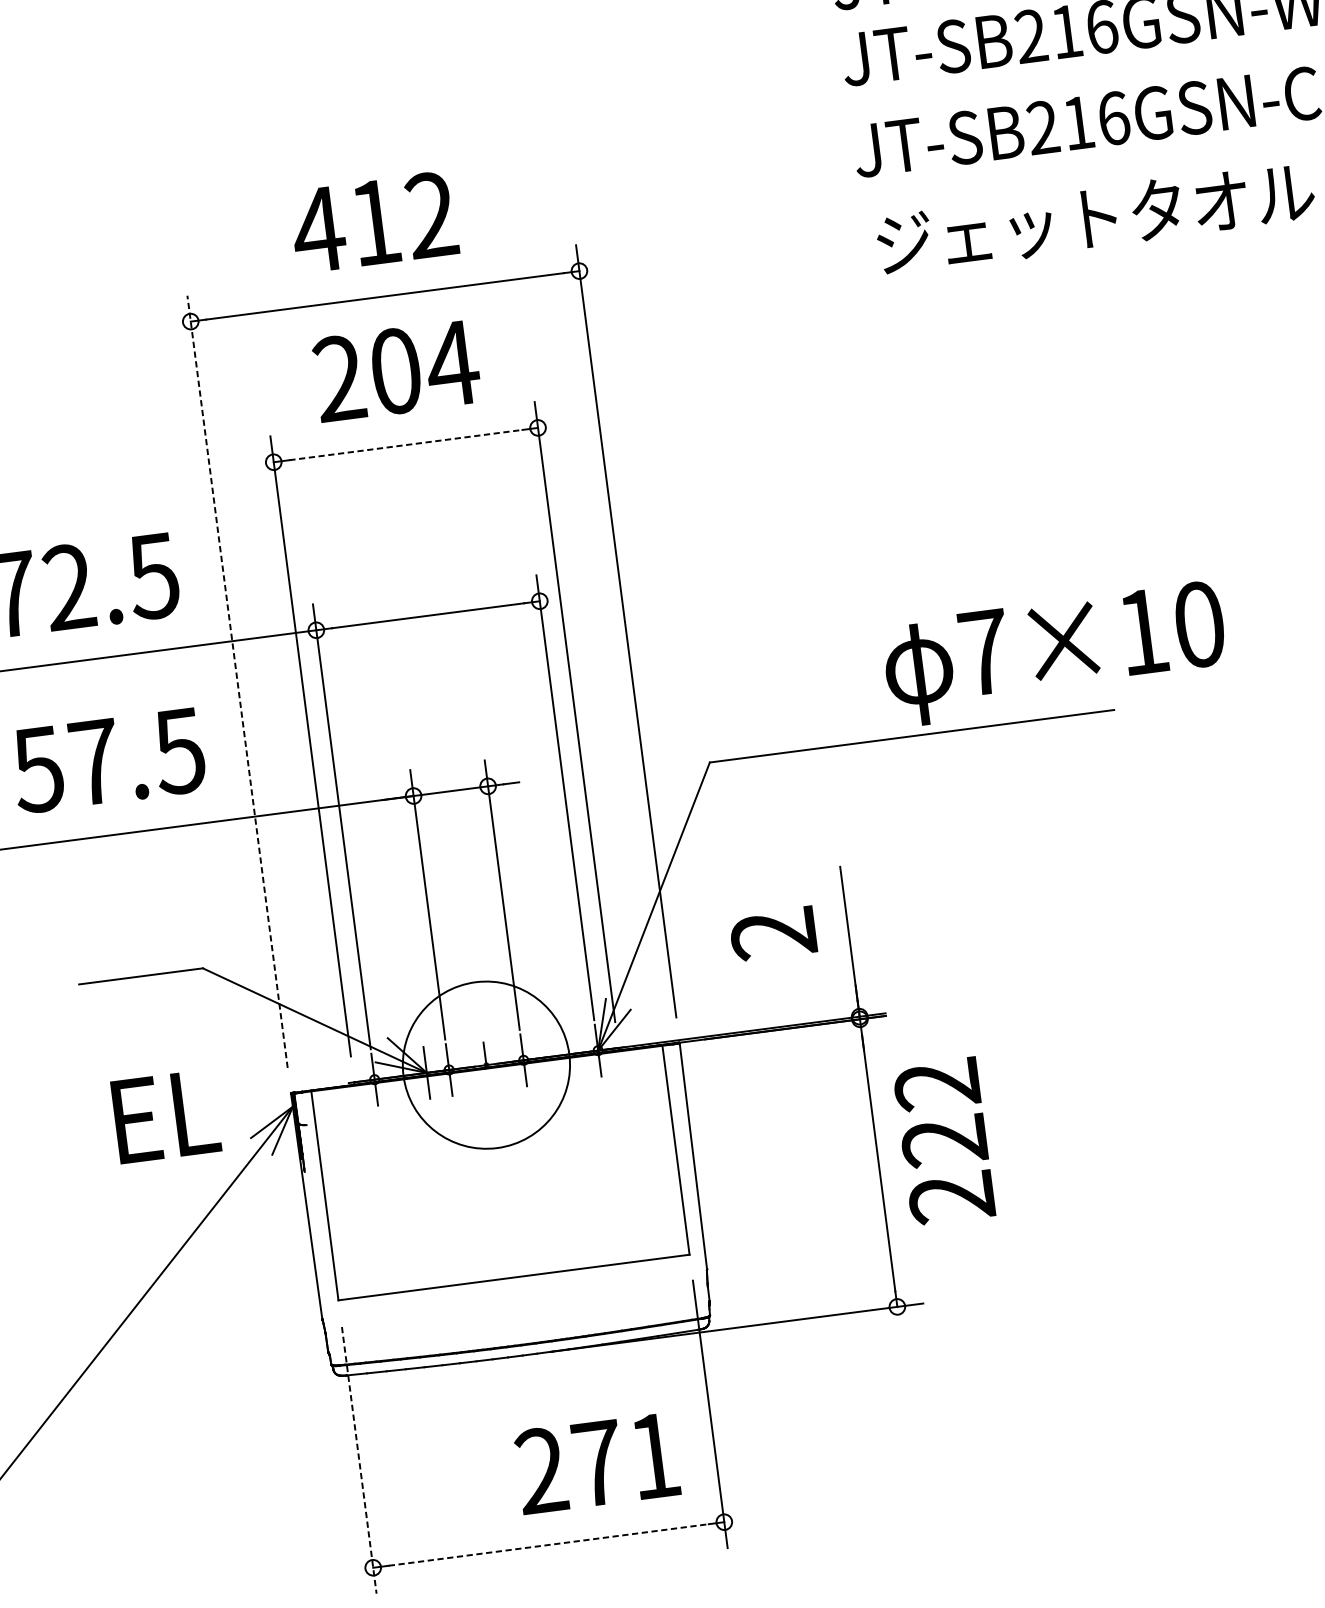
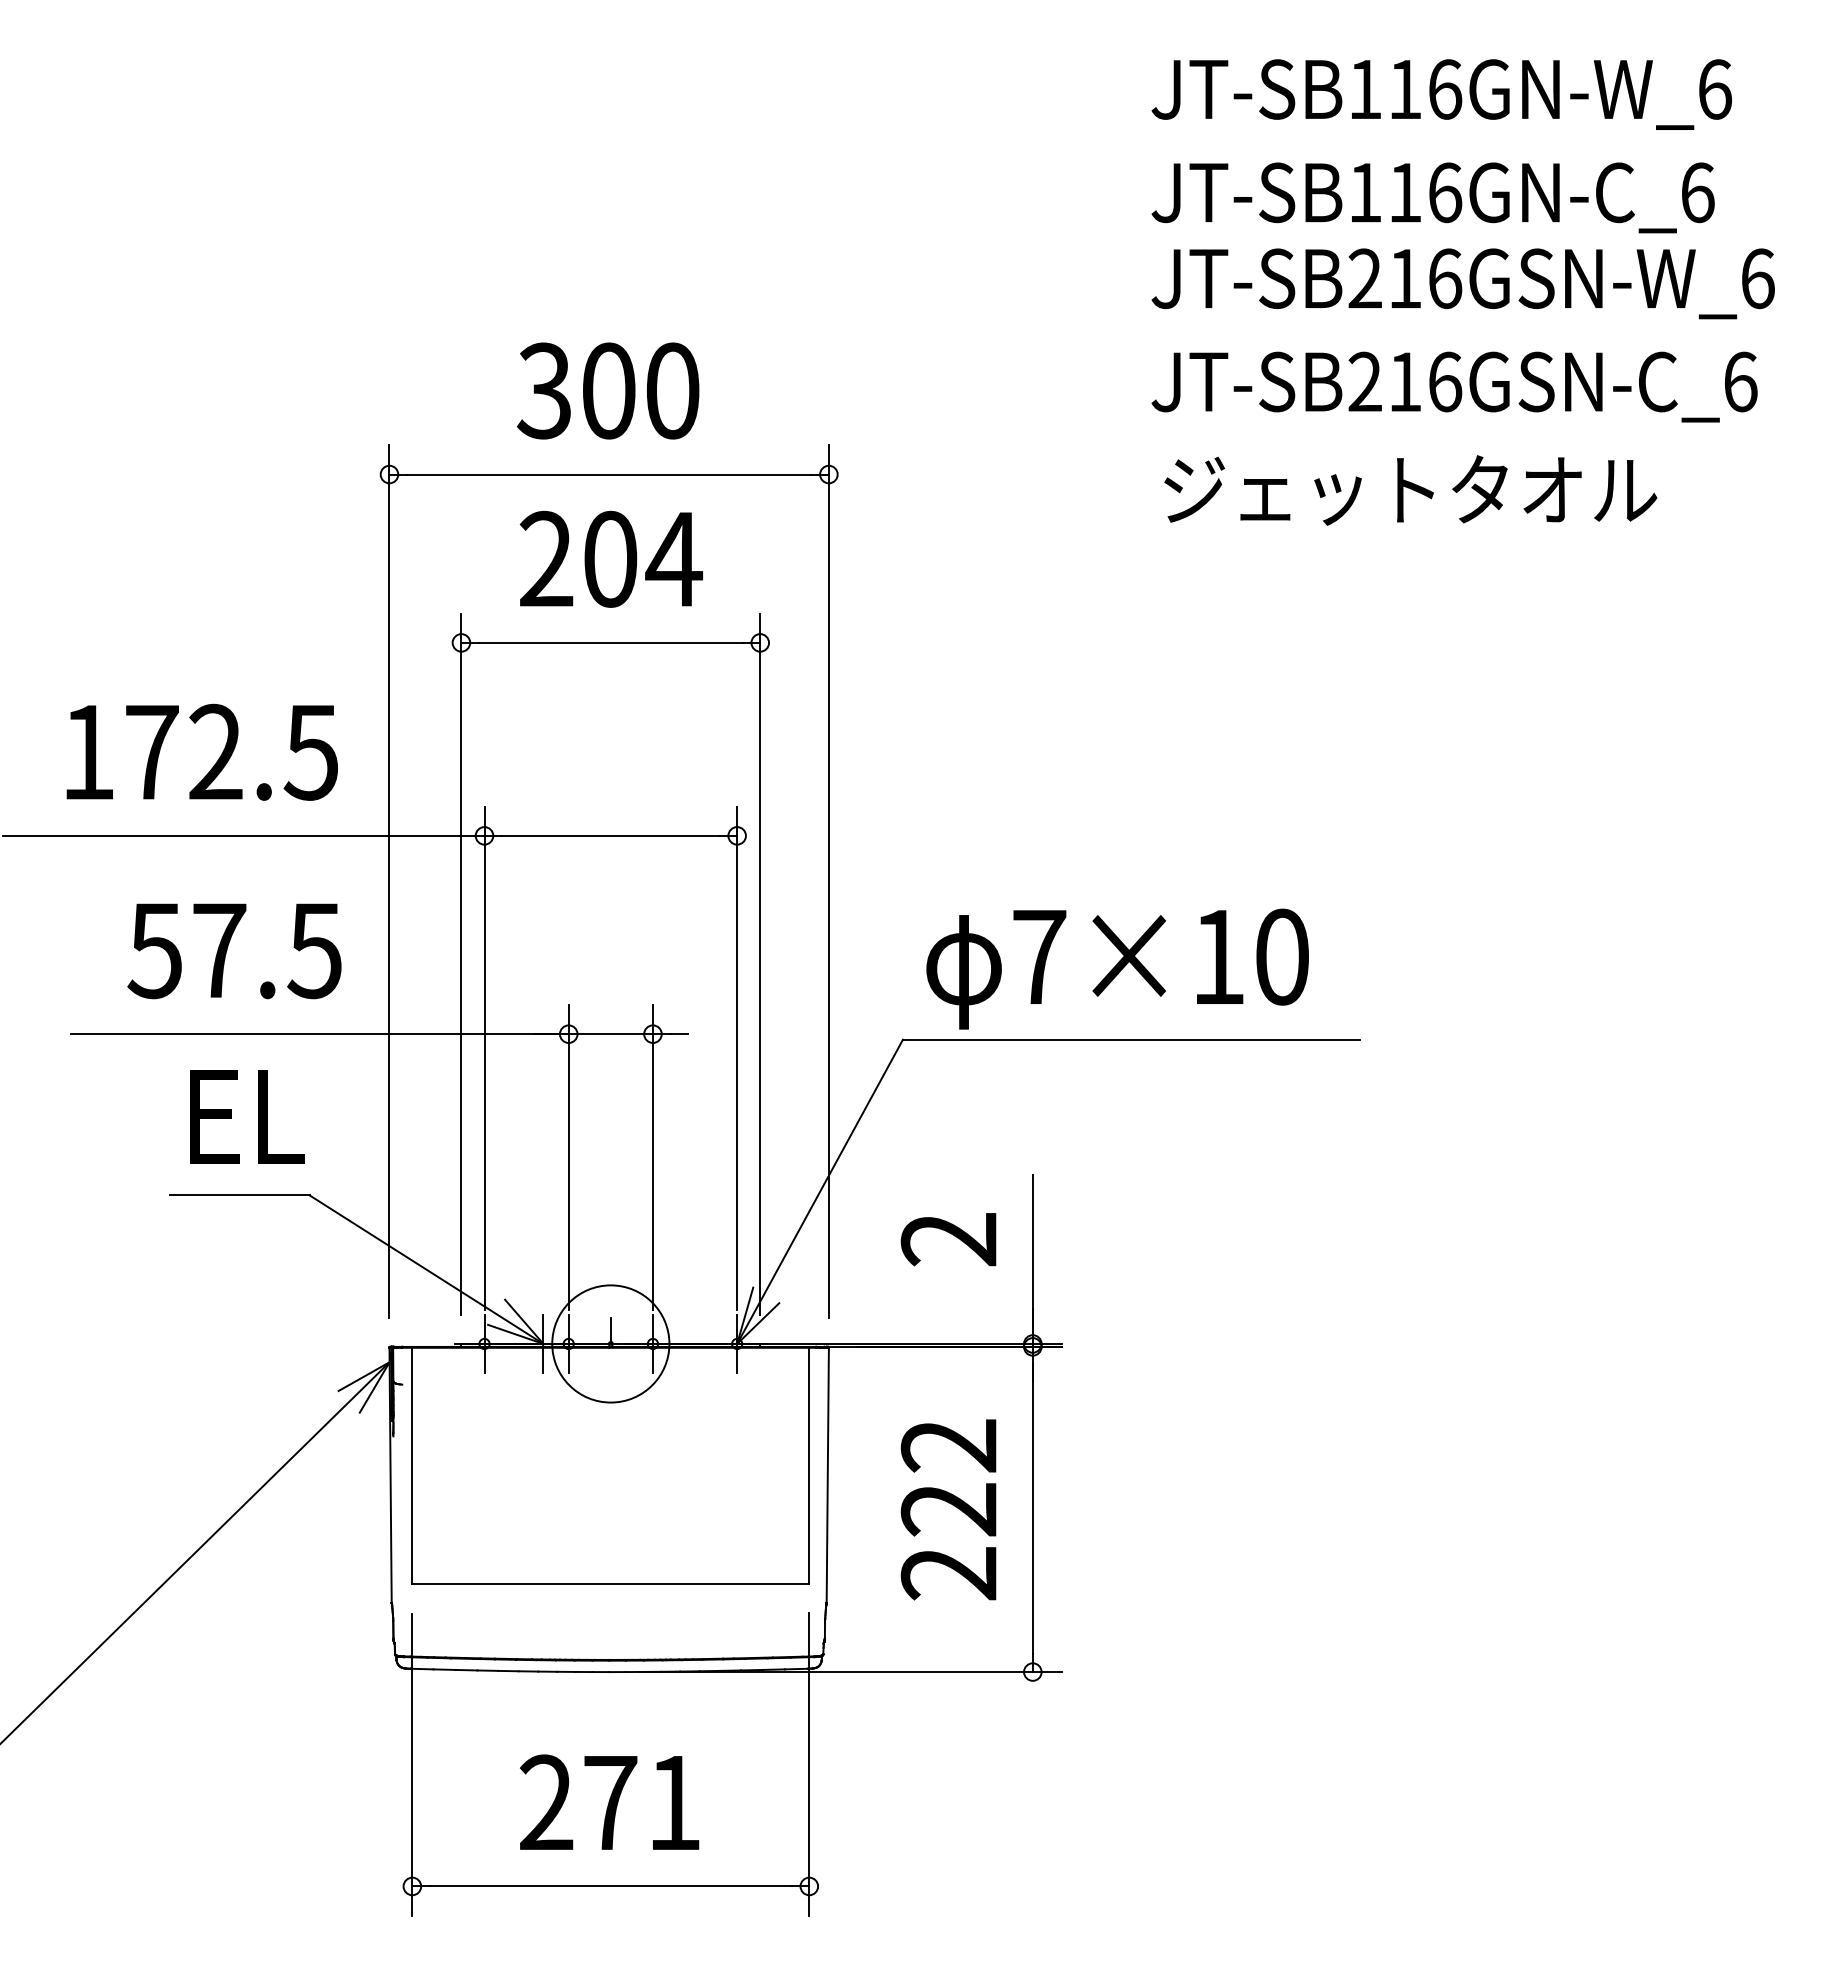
text: (373, 222) -> (607, 390), 412 -> 300
line: (405, 444) -> (610, 642), dashed -> solid
text: (1055, 653) -> (1117, 968), moved
line: (237, 681) -> (389, 881), dashed -> solid
circle: (486, 1064) -> (610, 1343), size x0.62
text: (166, 1116) -> (247, 1116), moved
text: (943, 1141) -> (948, 1509), moved
line: (359, 1459) -> (412, 1764), dashed -> solid
text: (597, 1462) -> (609, 1801), moved
line: (548, 1545) -> (610, 1886), dashed -> solid

